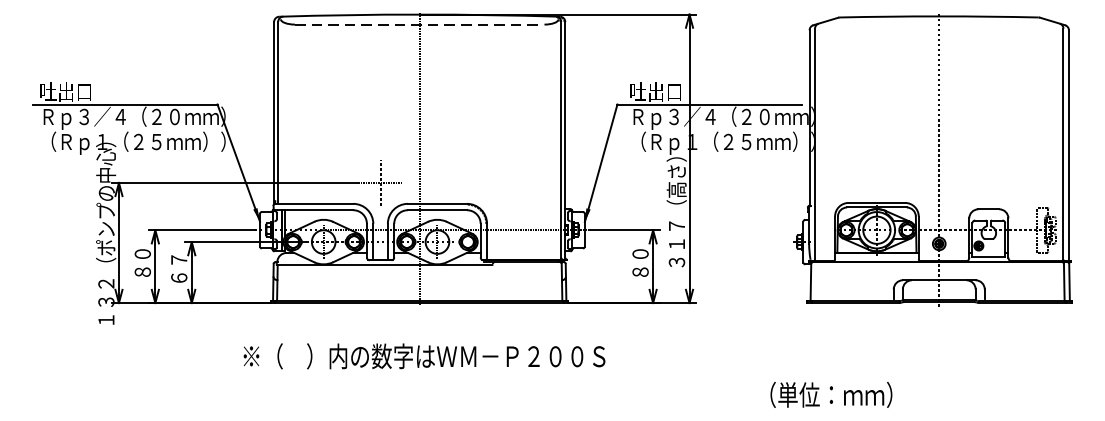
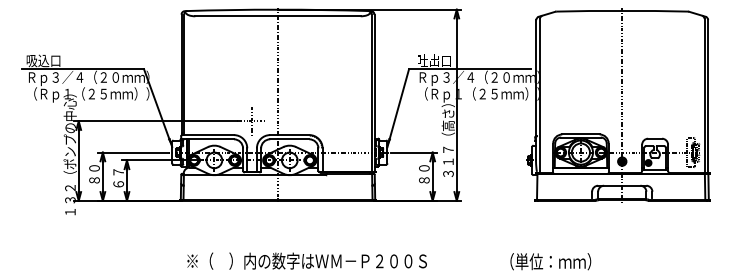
line: (420, 24) -> (278, 16), dashed -> solid
text: (65, 91) -> (43, 60), 吐出口 -> 吸込口
text: (423, 355) -> (306, 260), moved

